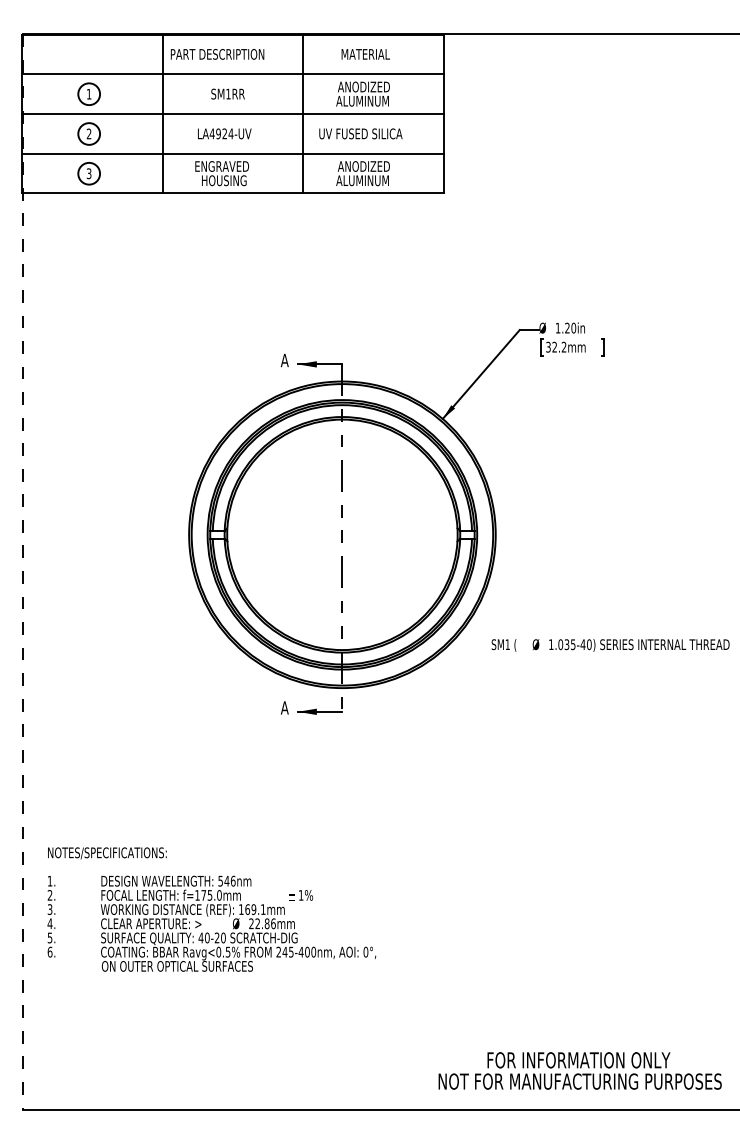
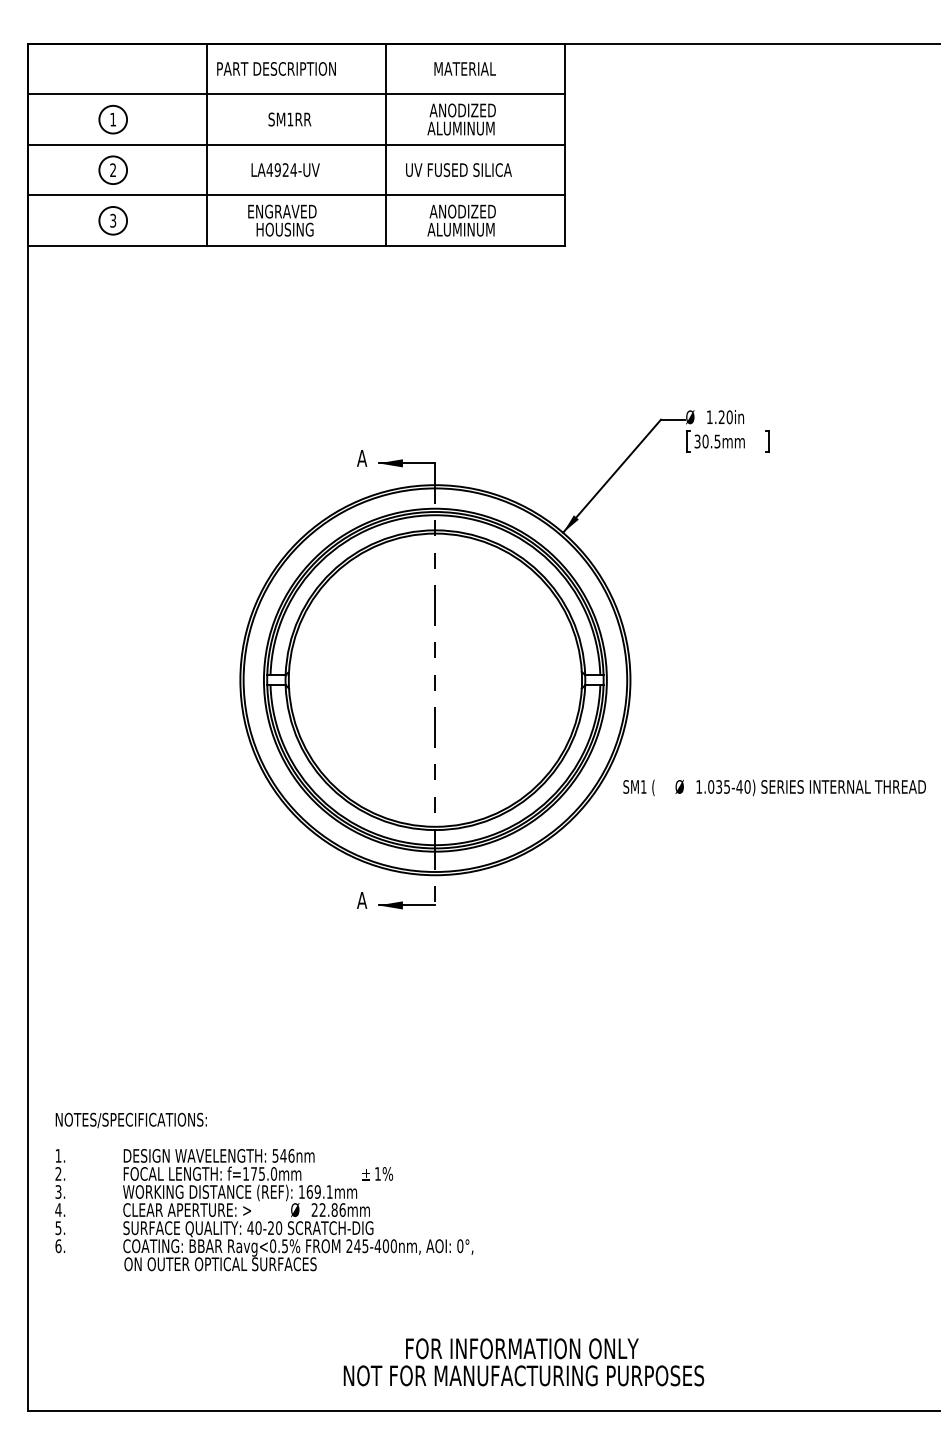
text: (559, 347) -> (711, 441), 32.2mm -> 30.5mm
line: (22, 572) -> (28, 727), dashed -> solid
text: (610, 645) -> (774, 787), moved
text: (212, 909) -> (264, 1191), moved
text: (579, 1071) -> (523, 1362), moved

